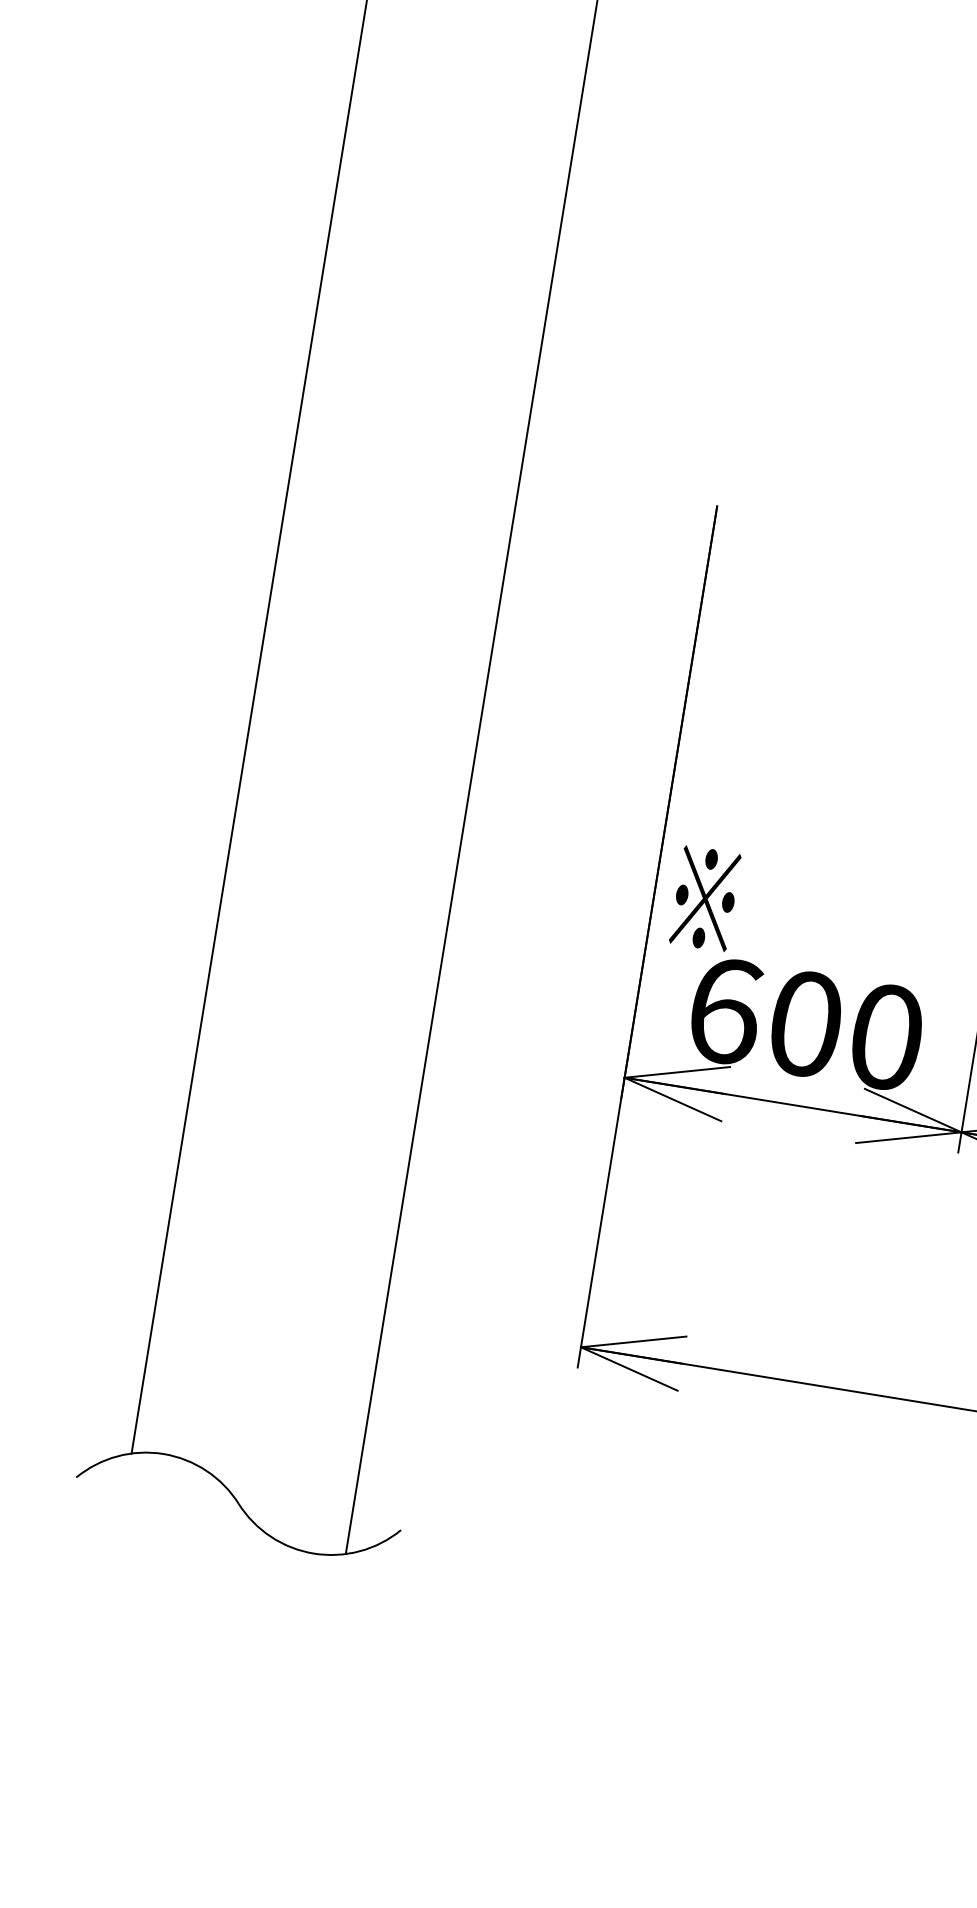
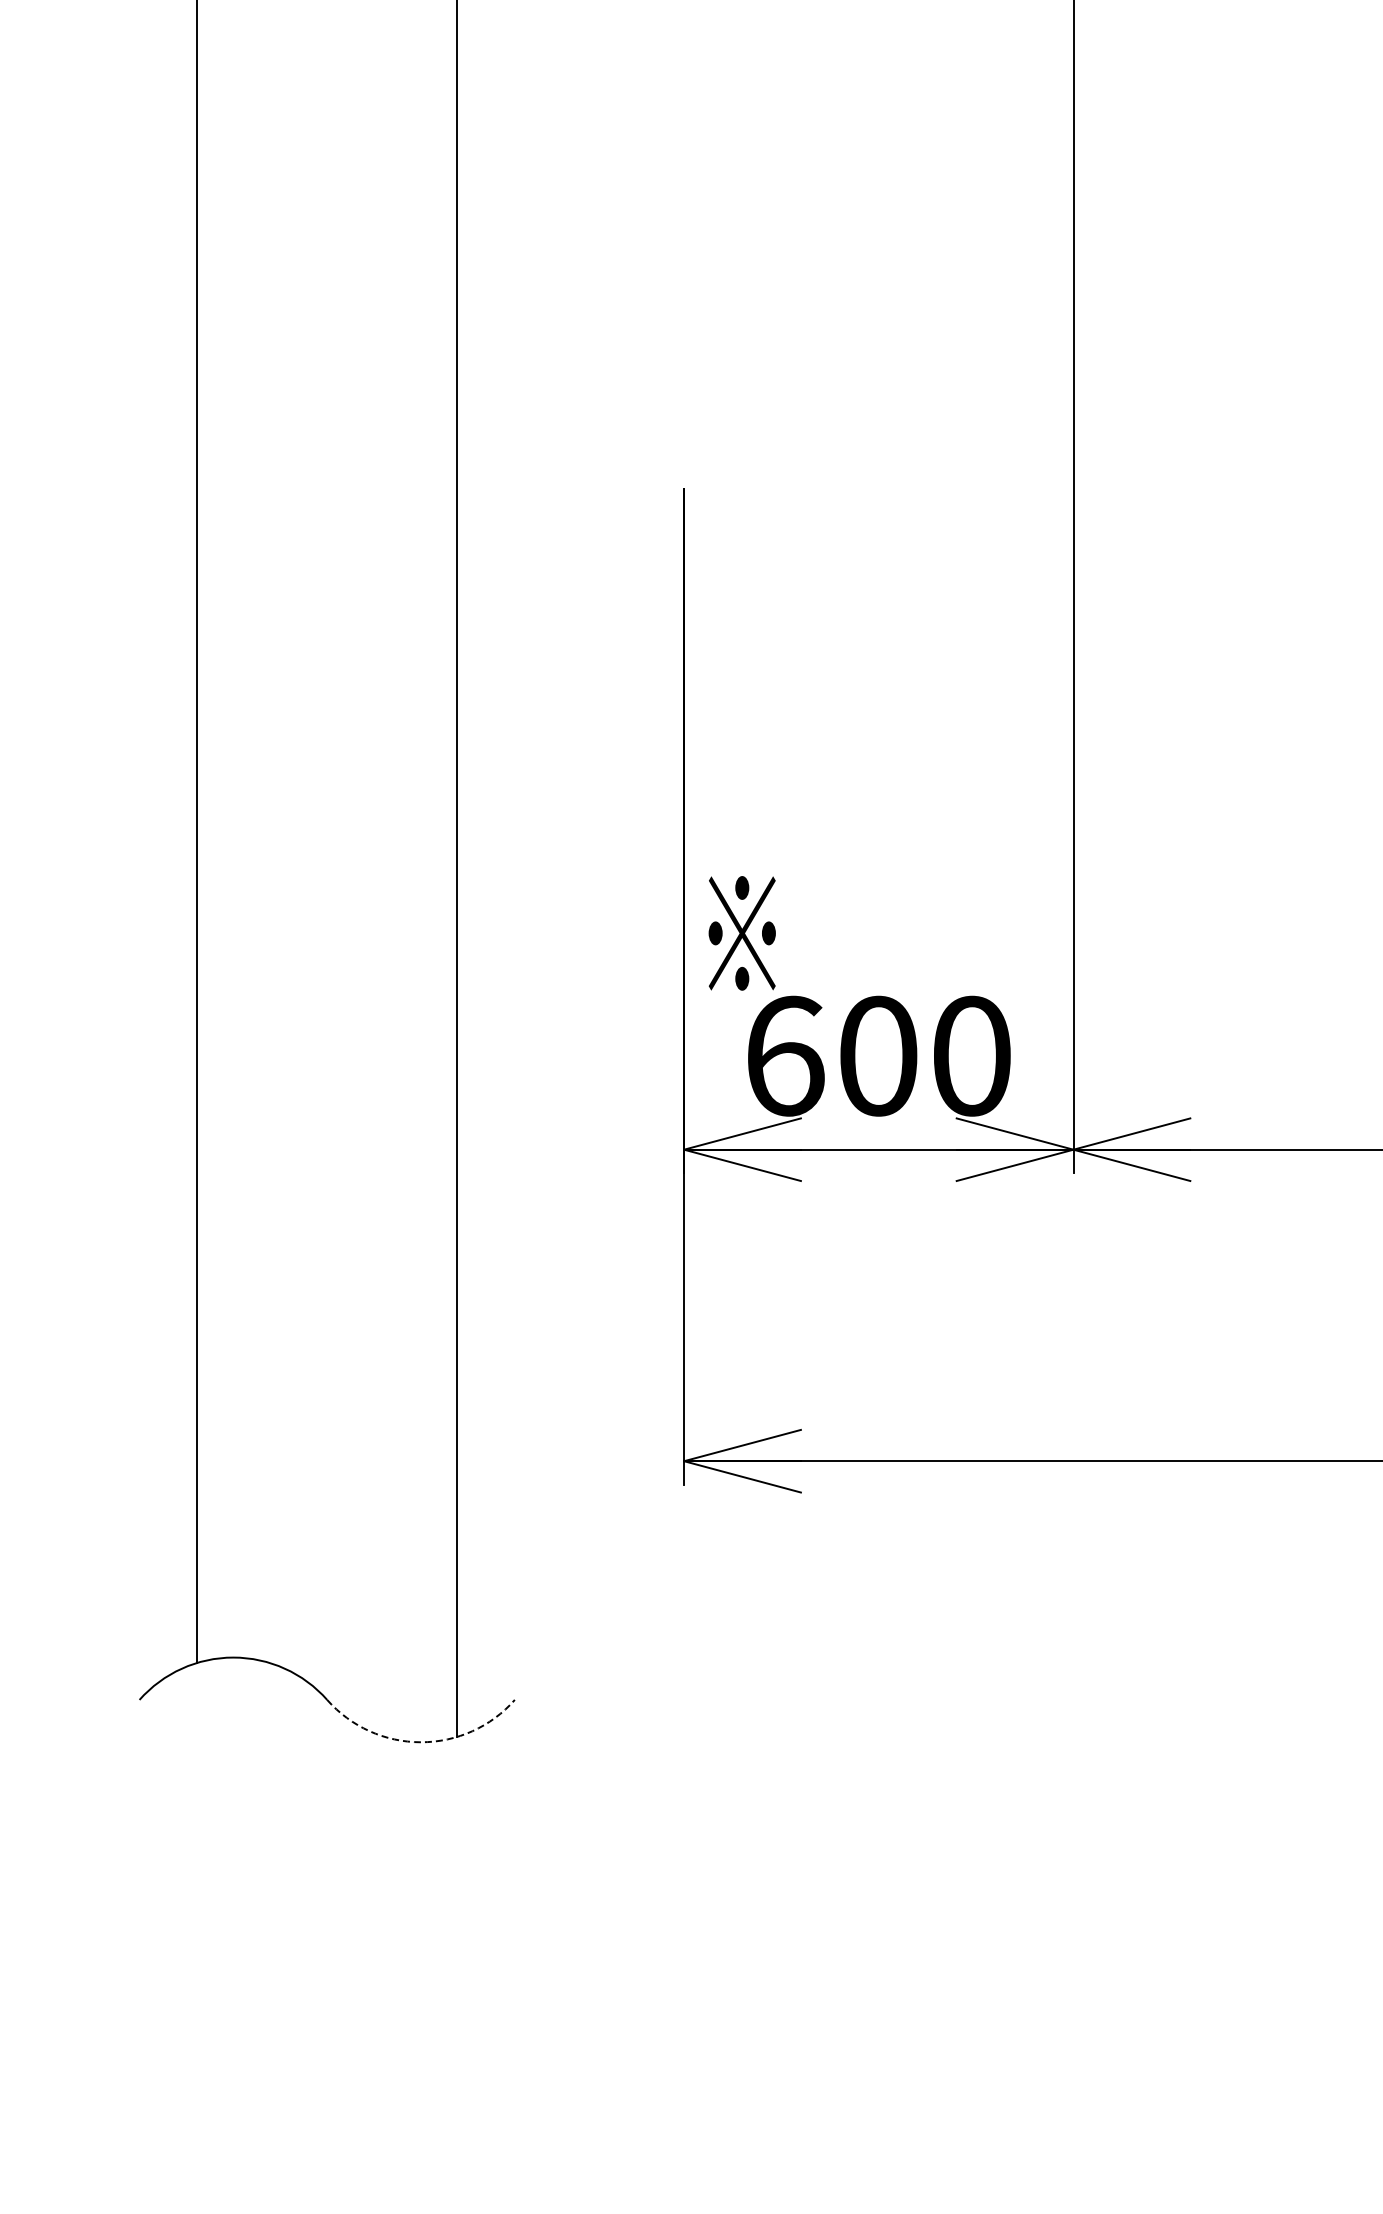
arc: (314, 1553) -> (421, 1742), solid -> dashed

